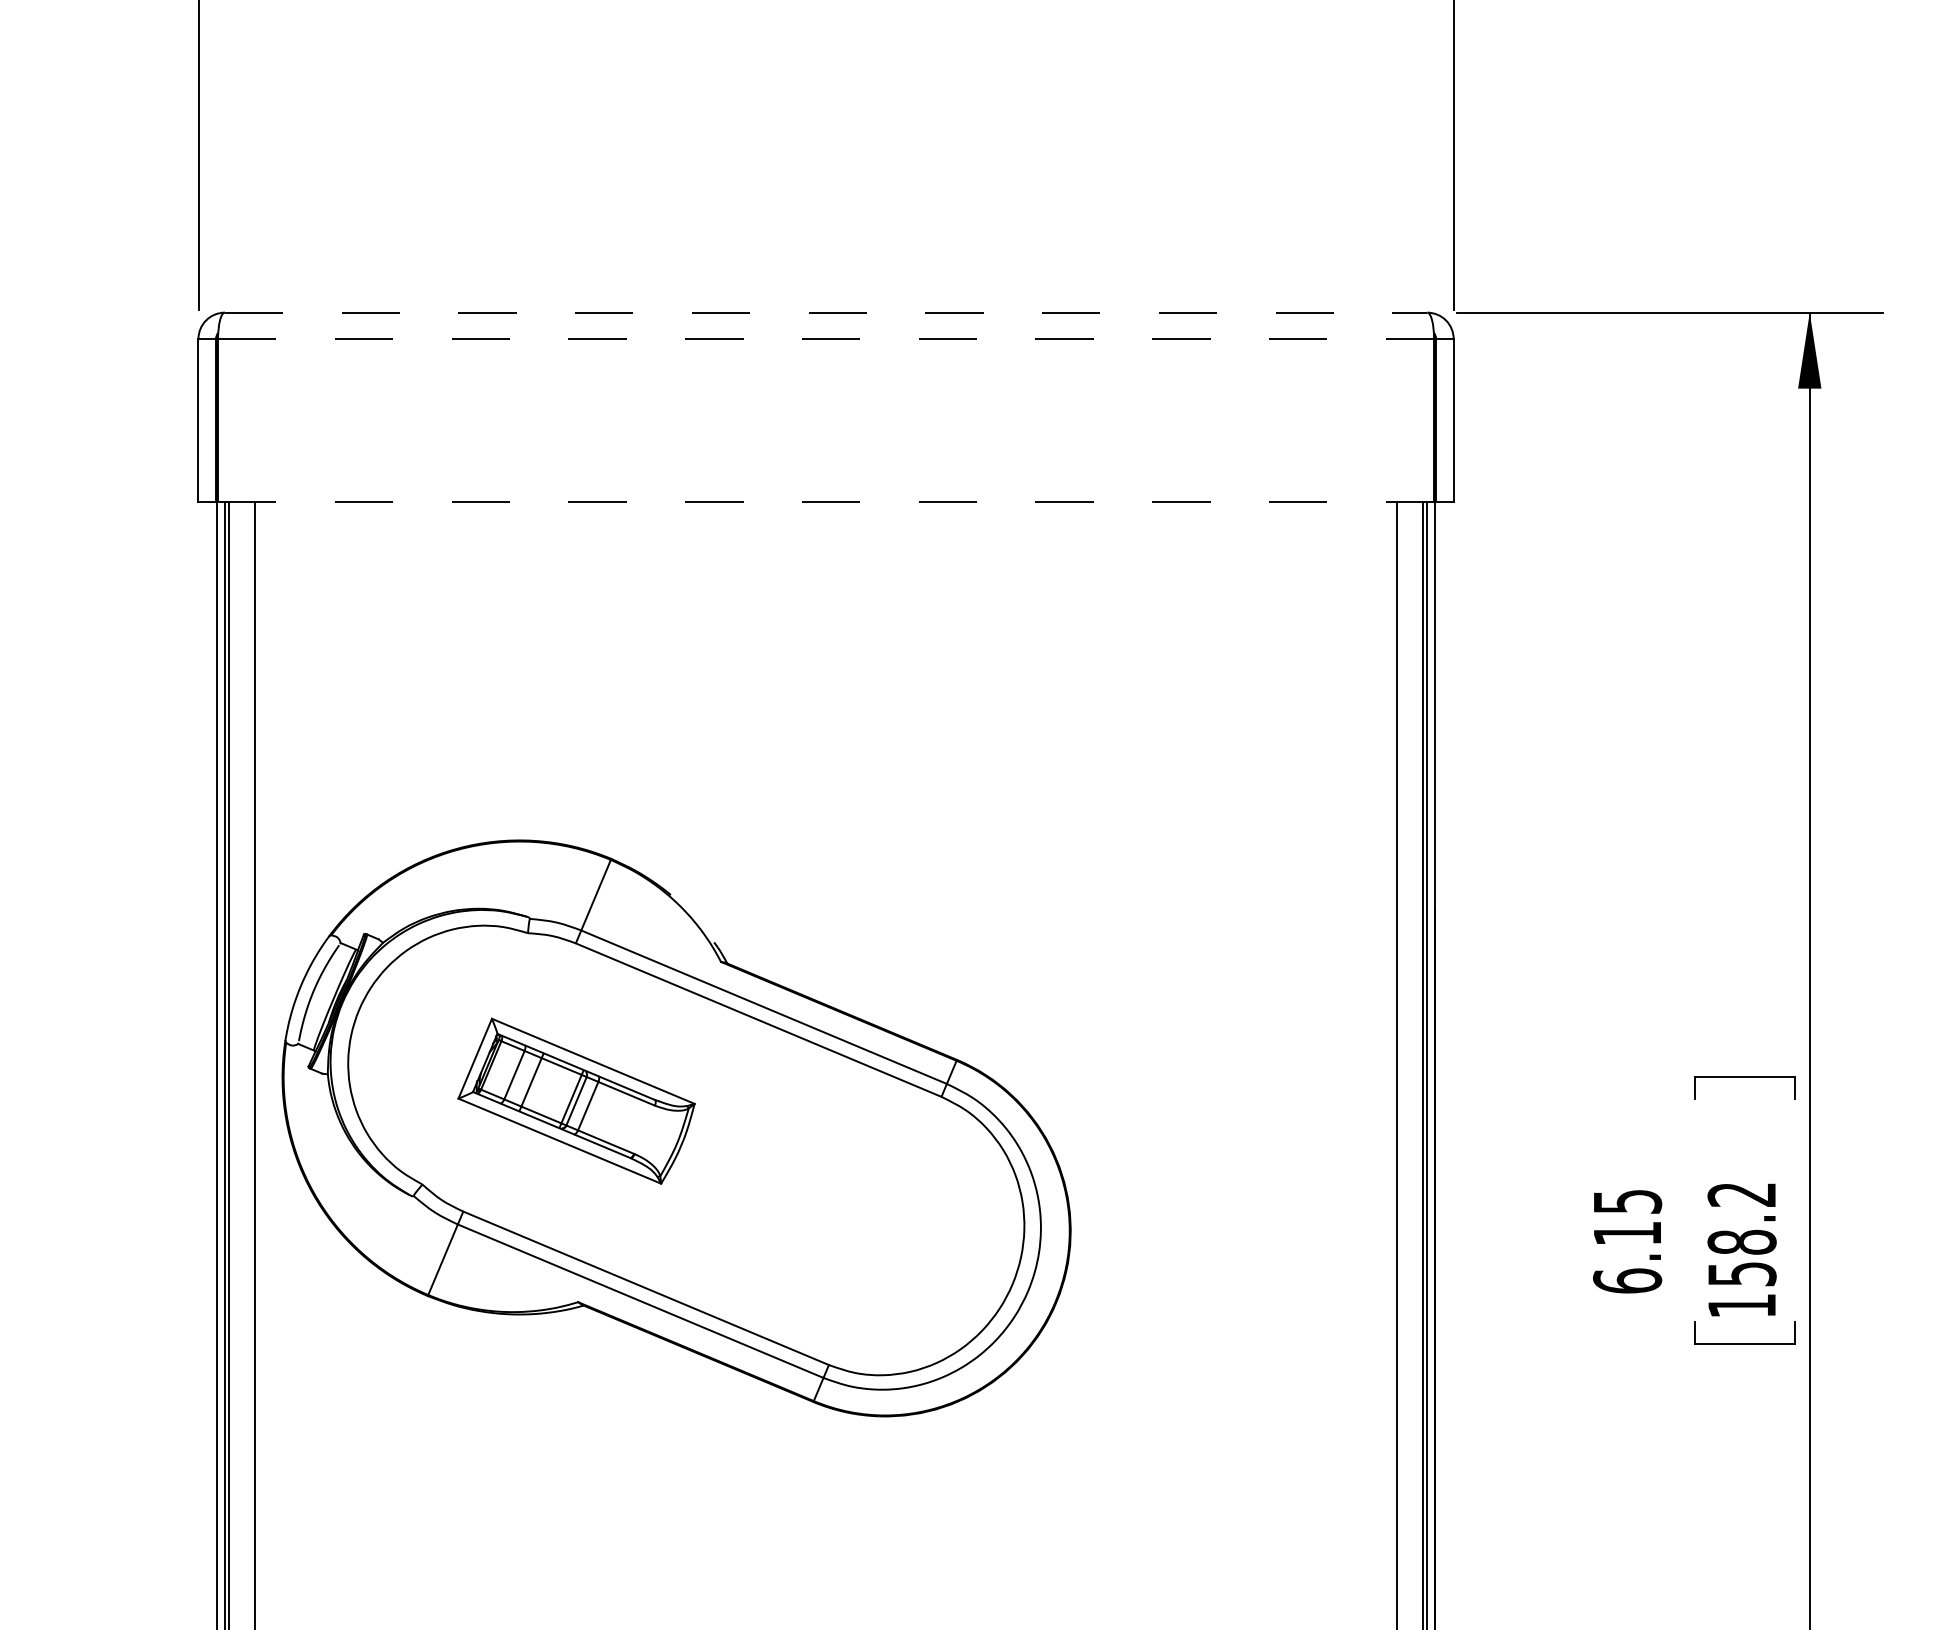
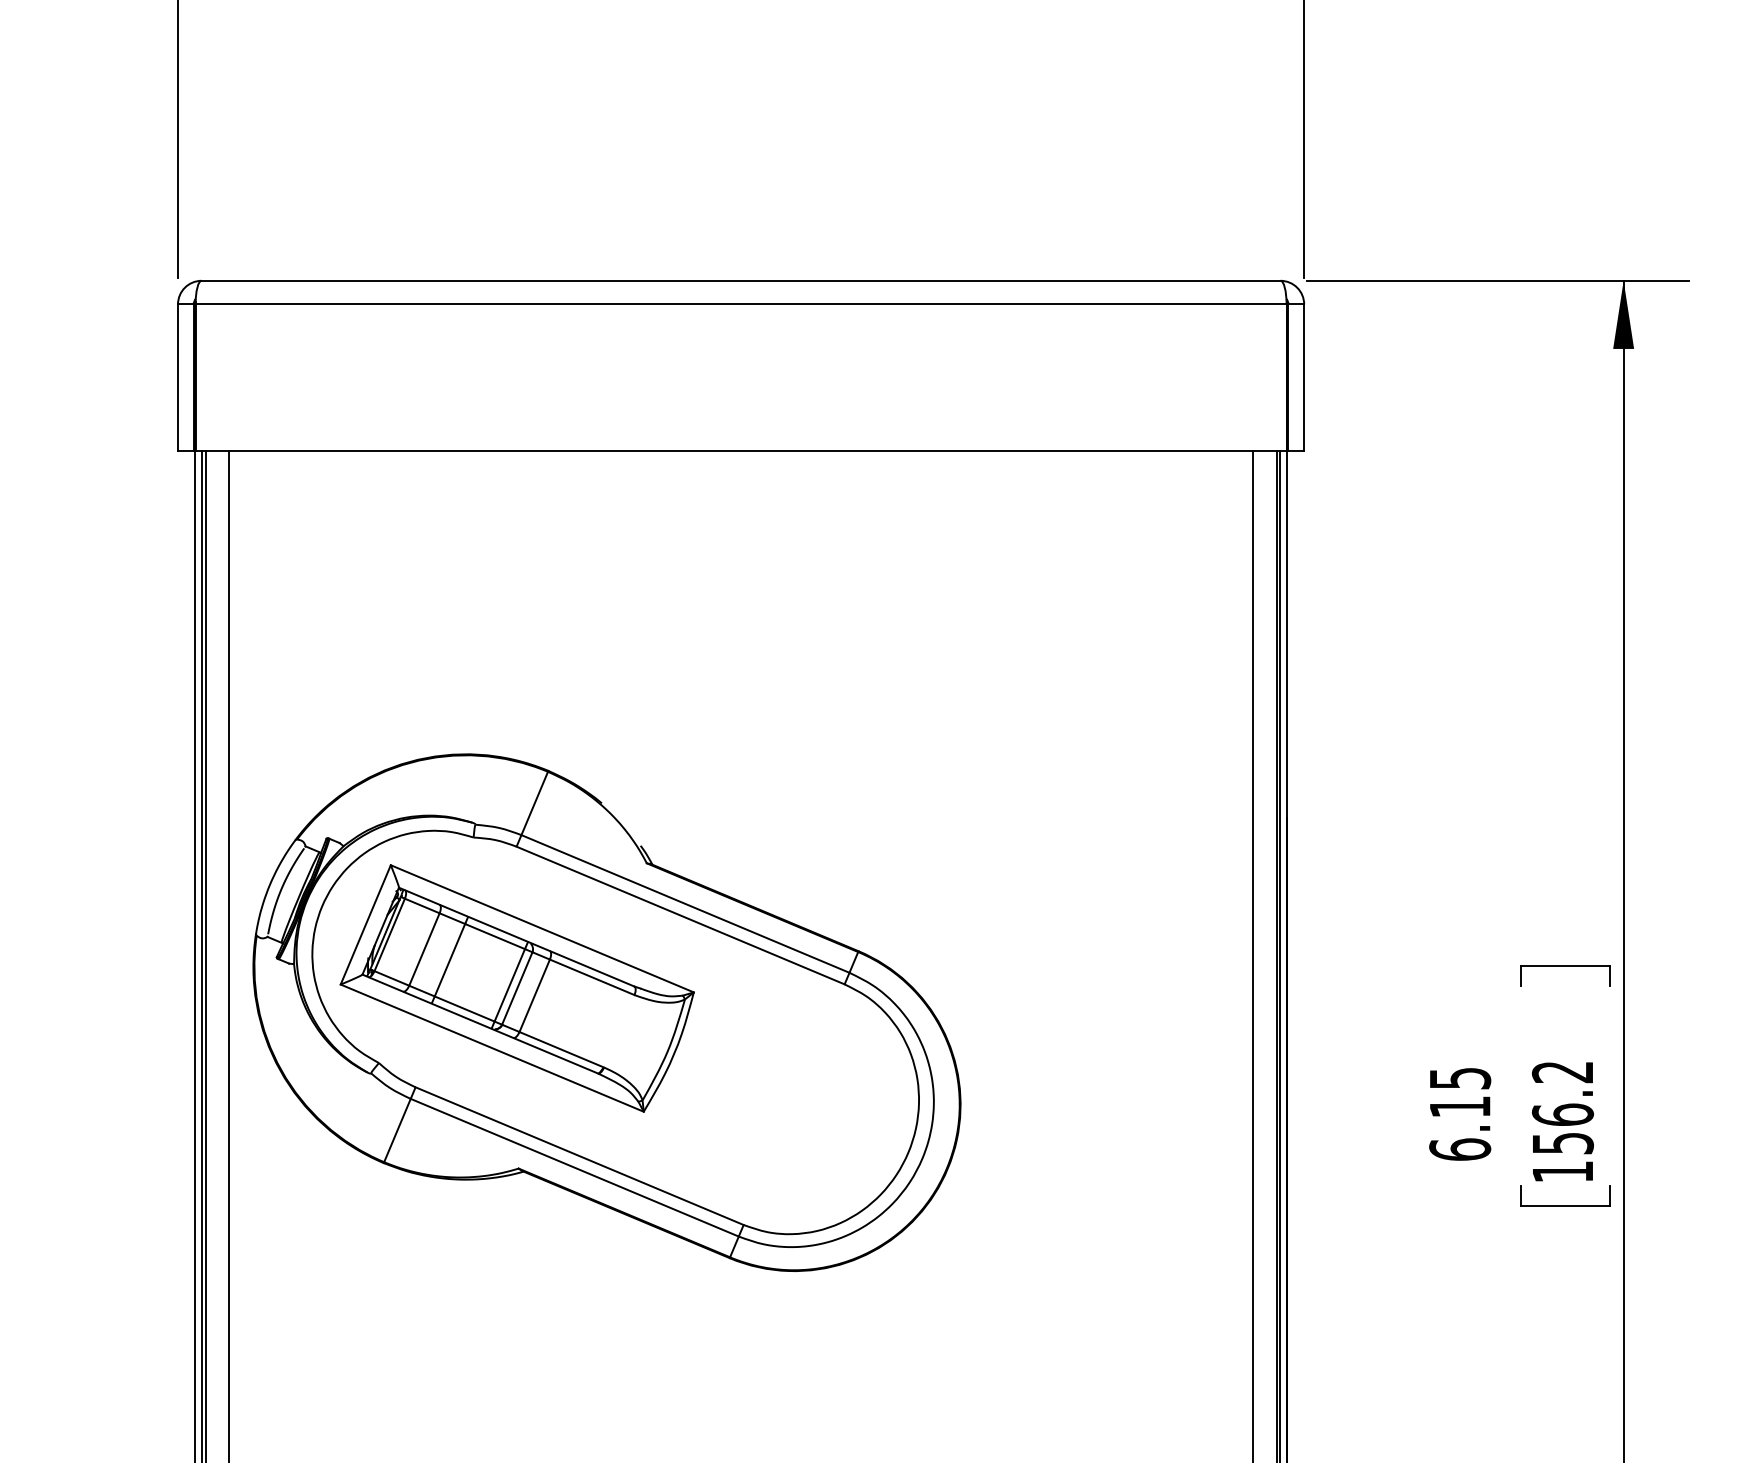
line: (826, 312) -> (741, 280), dashed -> solid
line: (826, 338) -> (741, 303), dashed -> solid
line: (826, 502) -> (741, 451), dashed -> solid
part: (576, 1100) -> (517, 987), size x1.67
text: (1741, 1241) -> (1562, 1114), 158.2 -> 156.2

